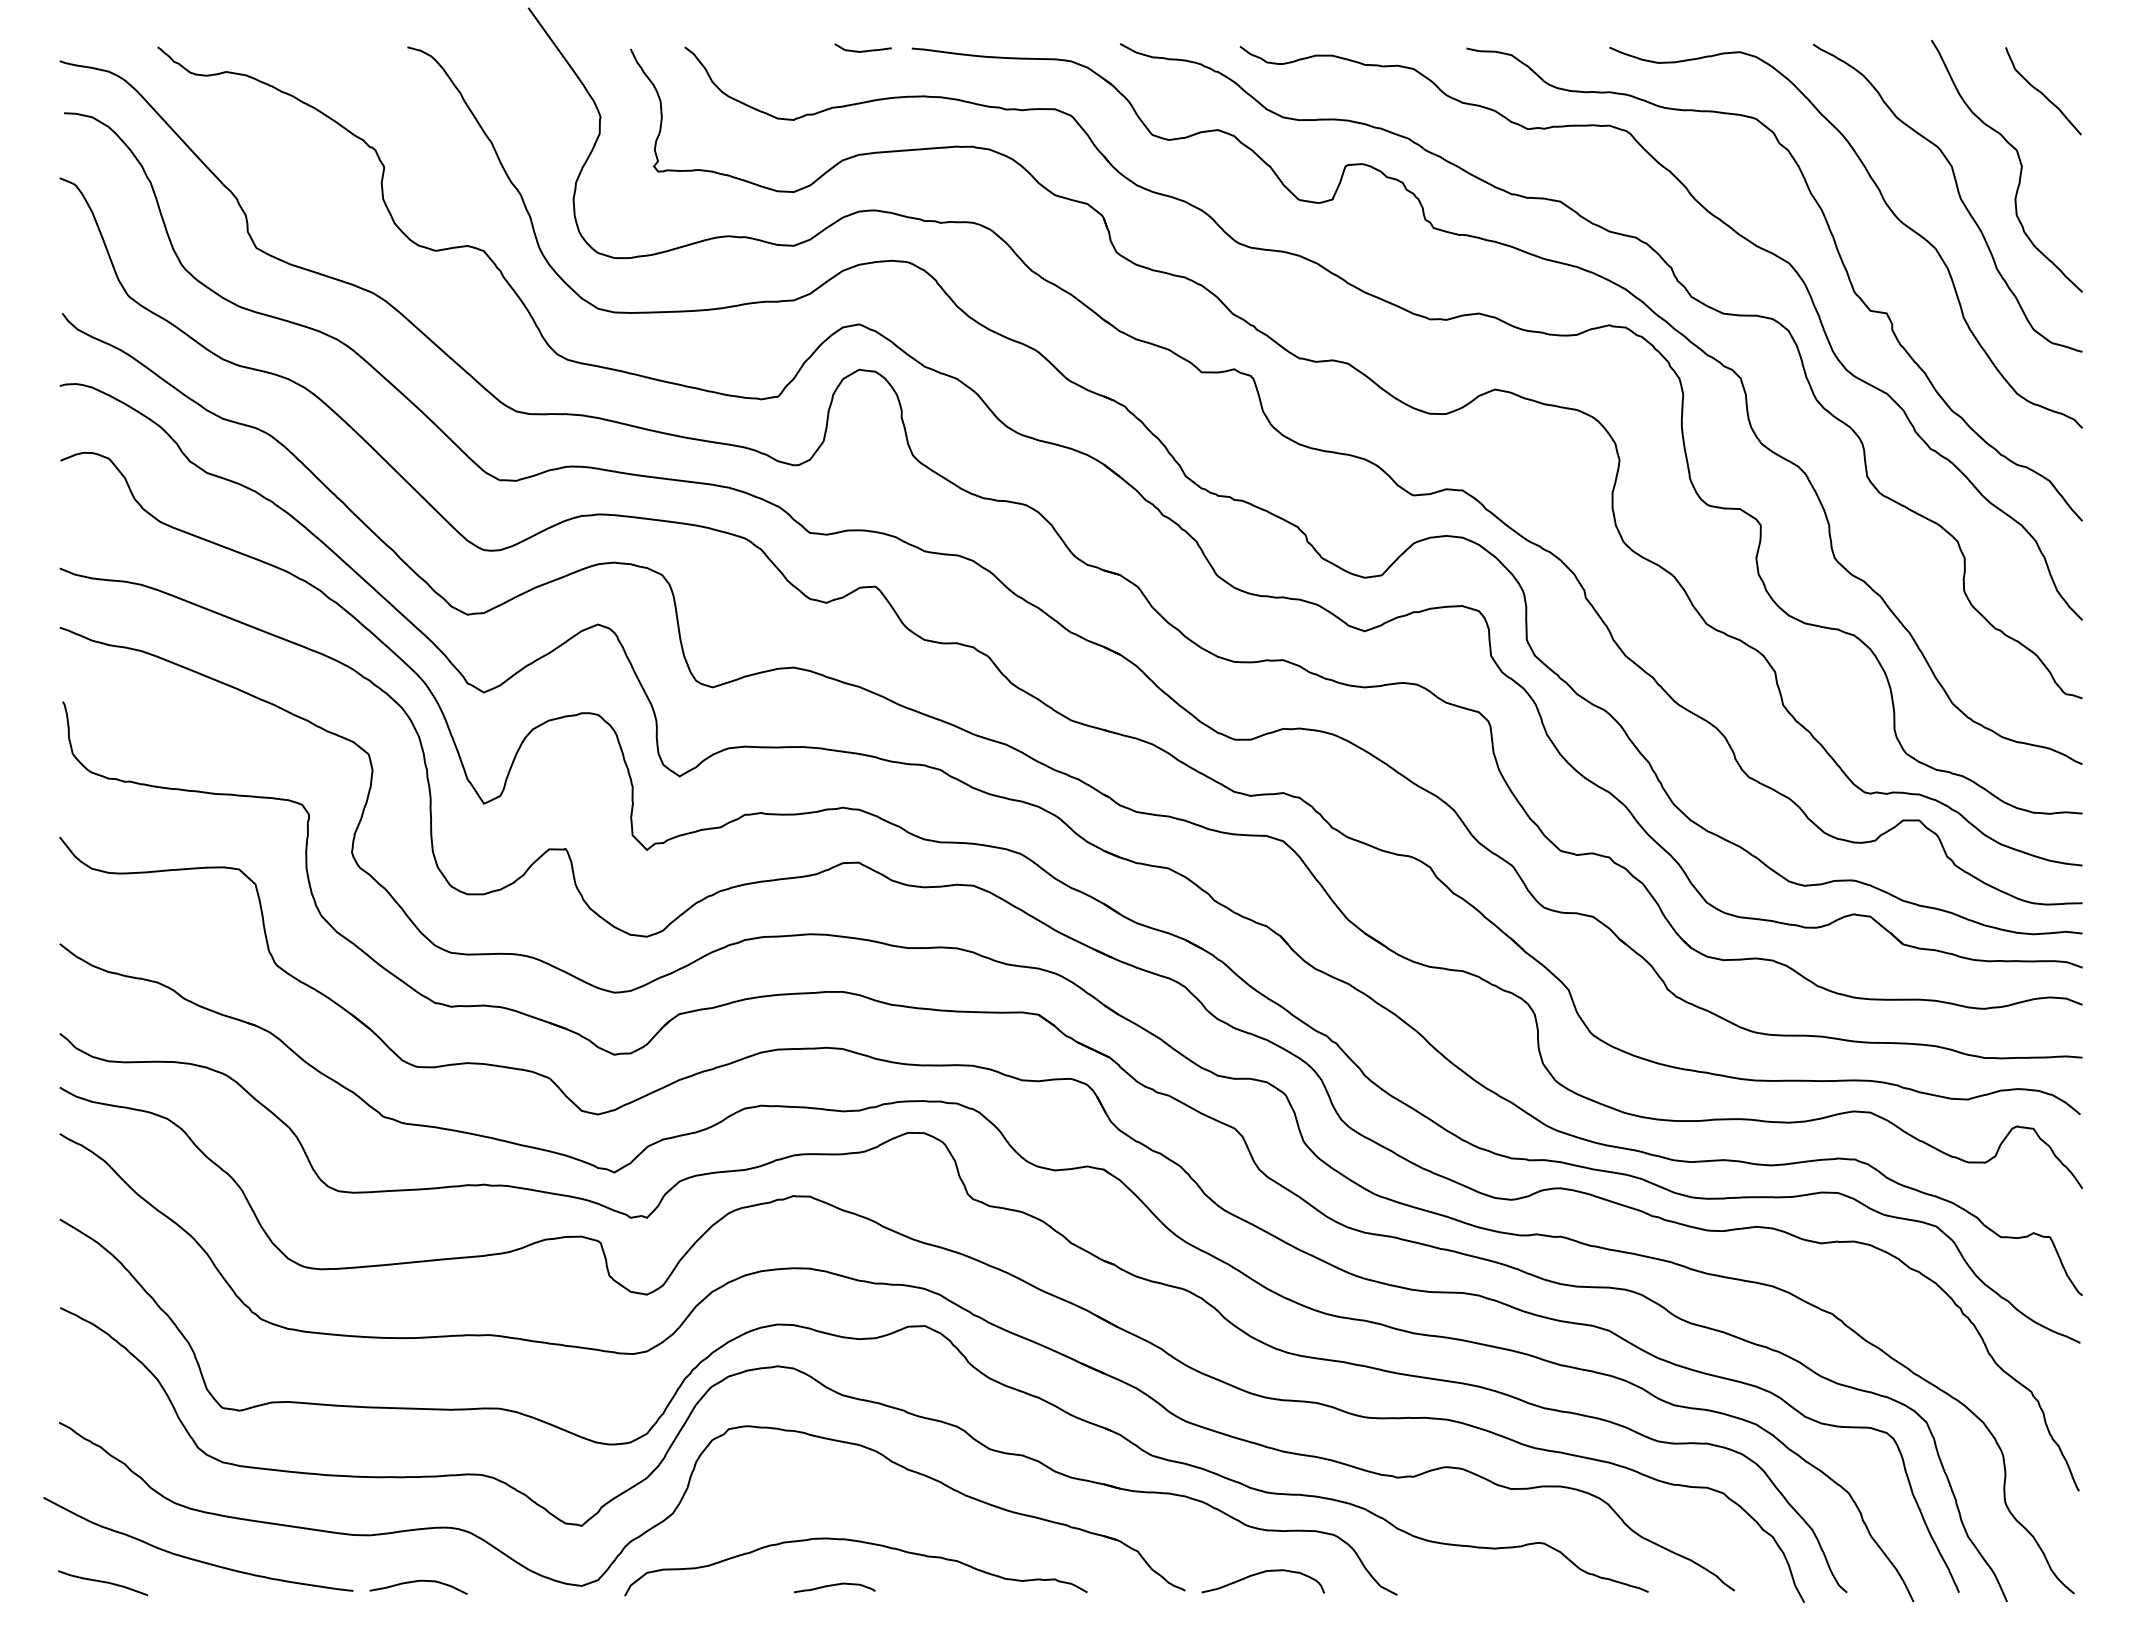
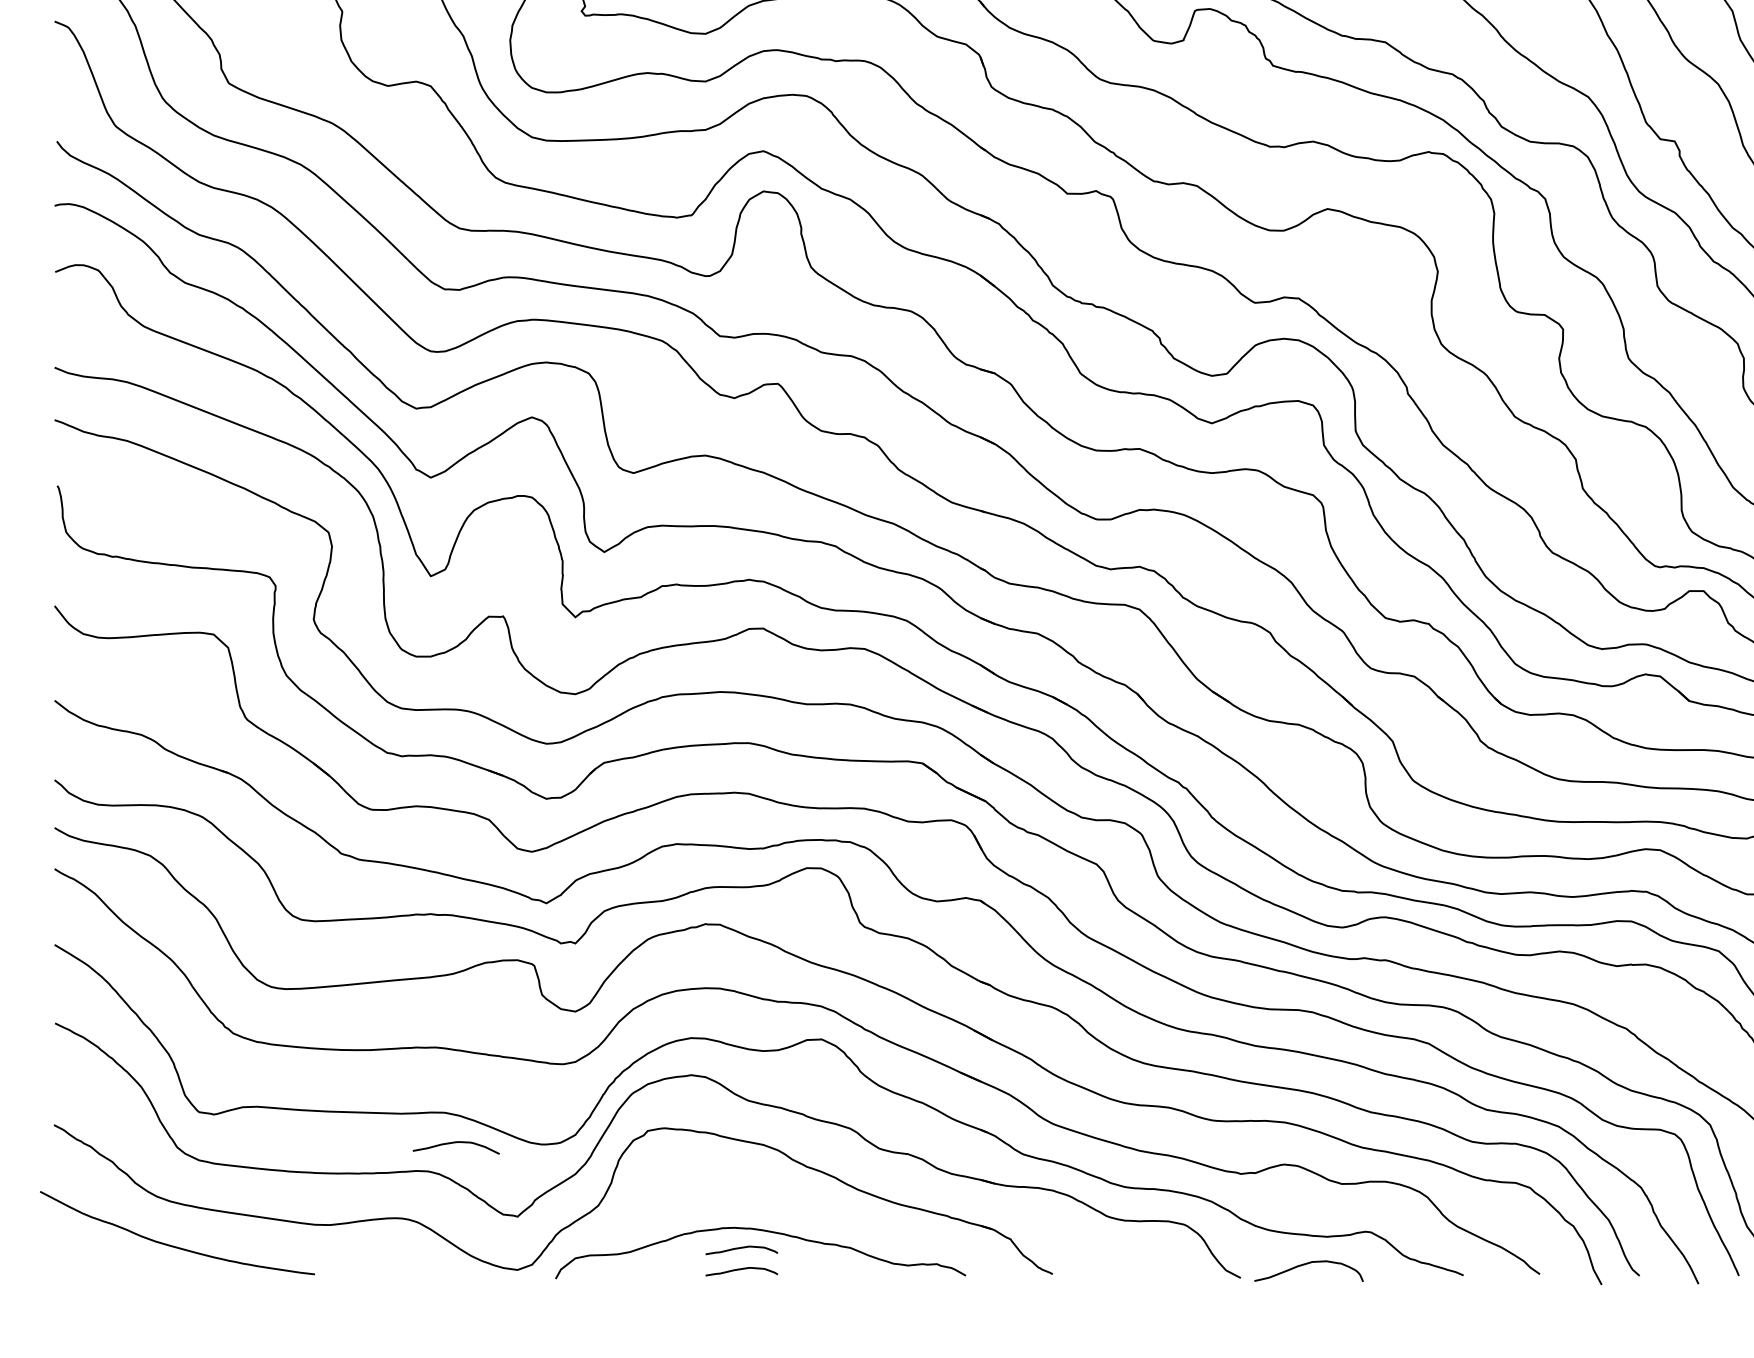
curve: (834, 1561) -> (741, 1248), added
curve: (1259, 1574) -> (1305, 1265), moved
curve: (103, 1582) -> (93, 1266), removed
curve: (416, 1582) -> (454, 1143), moved

